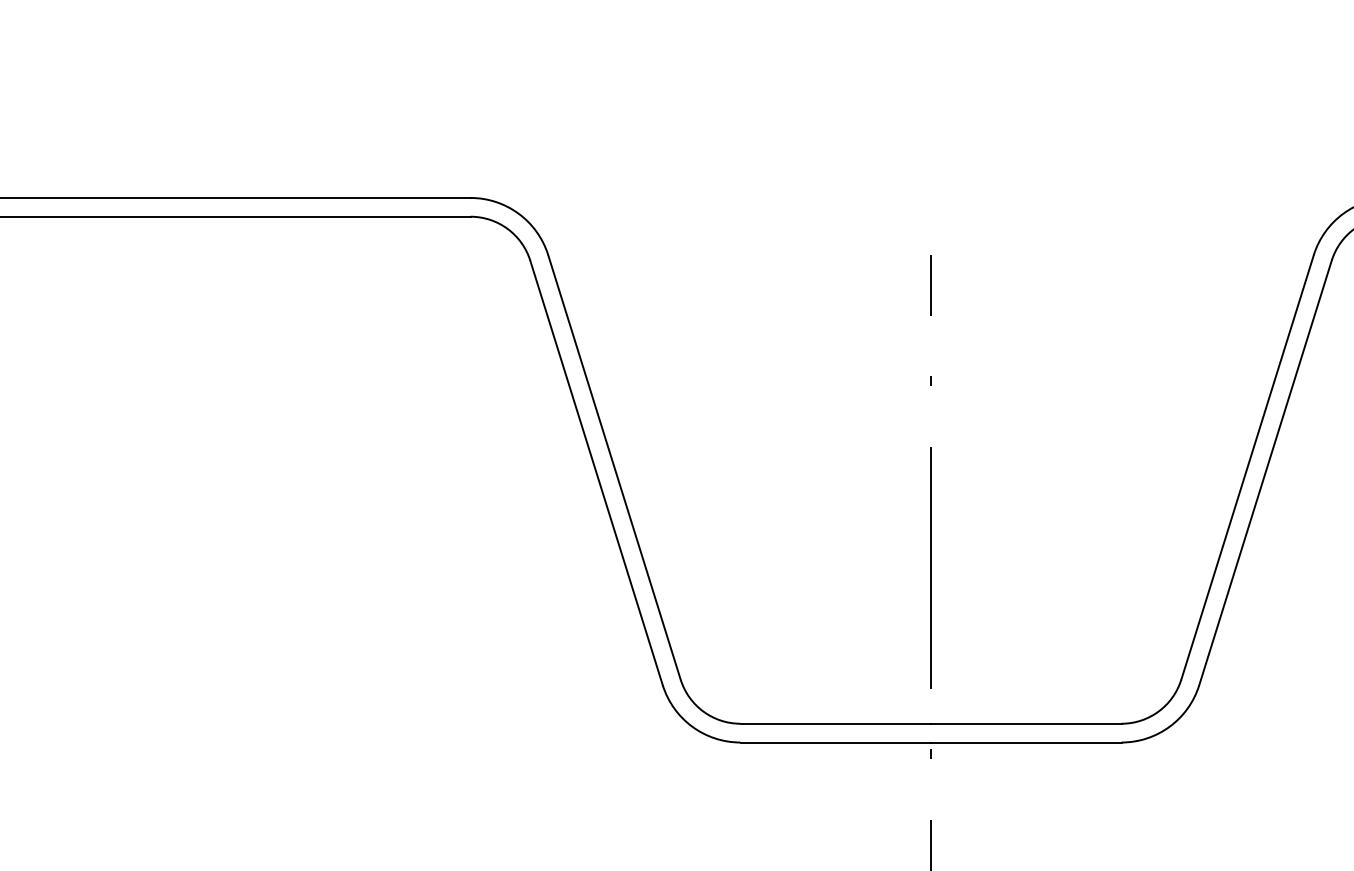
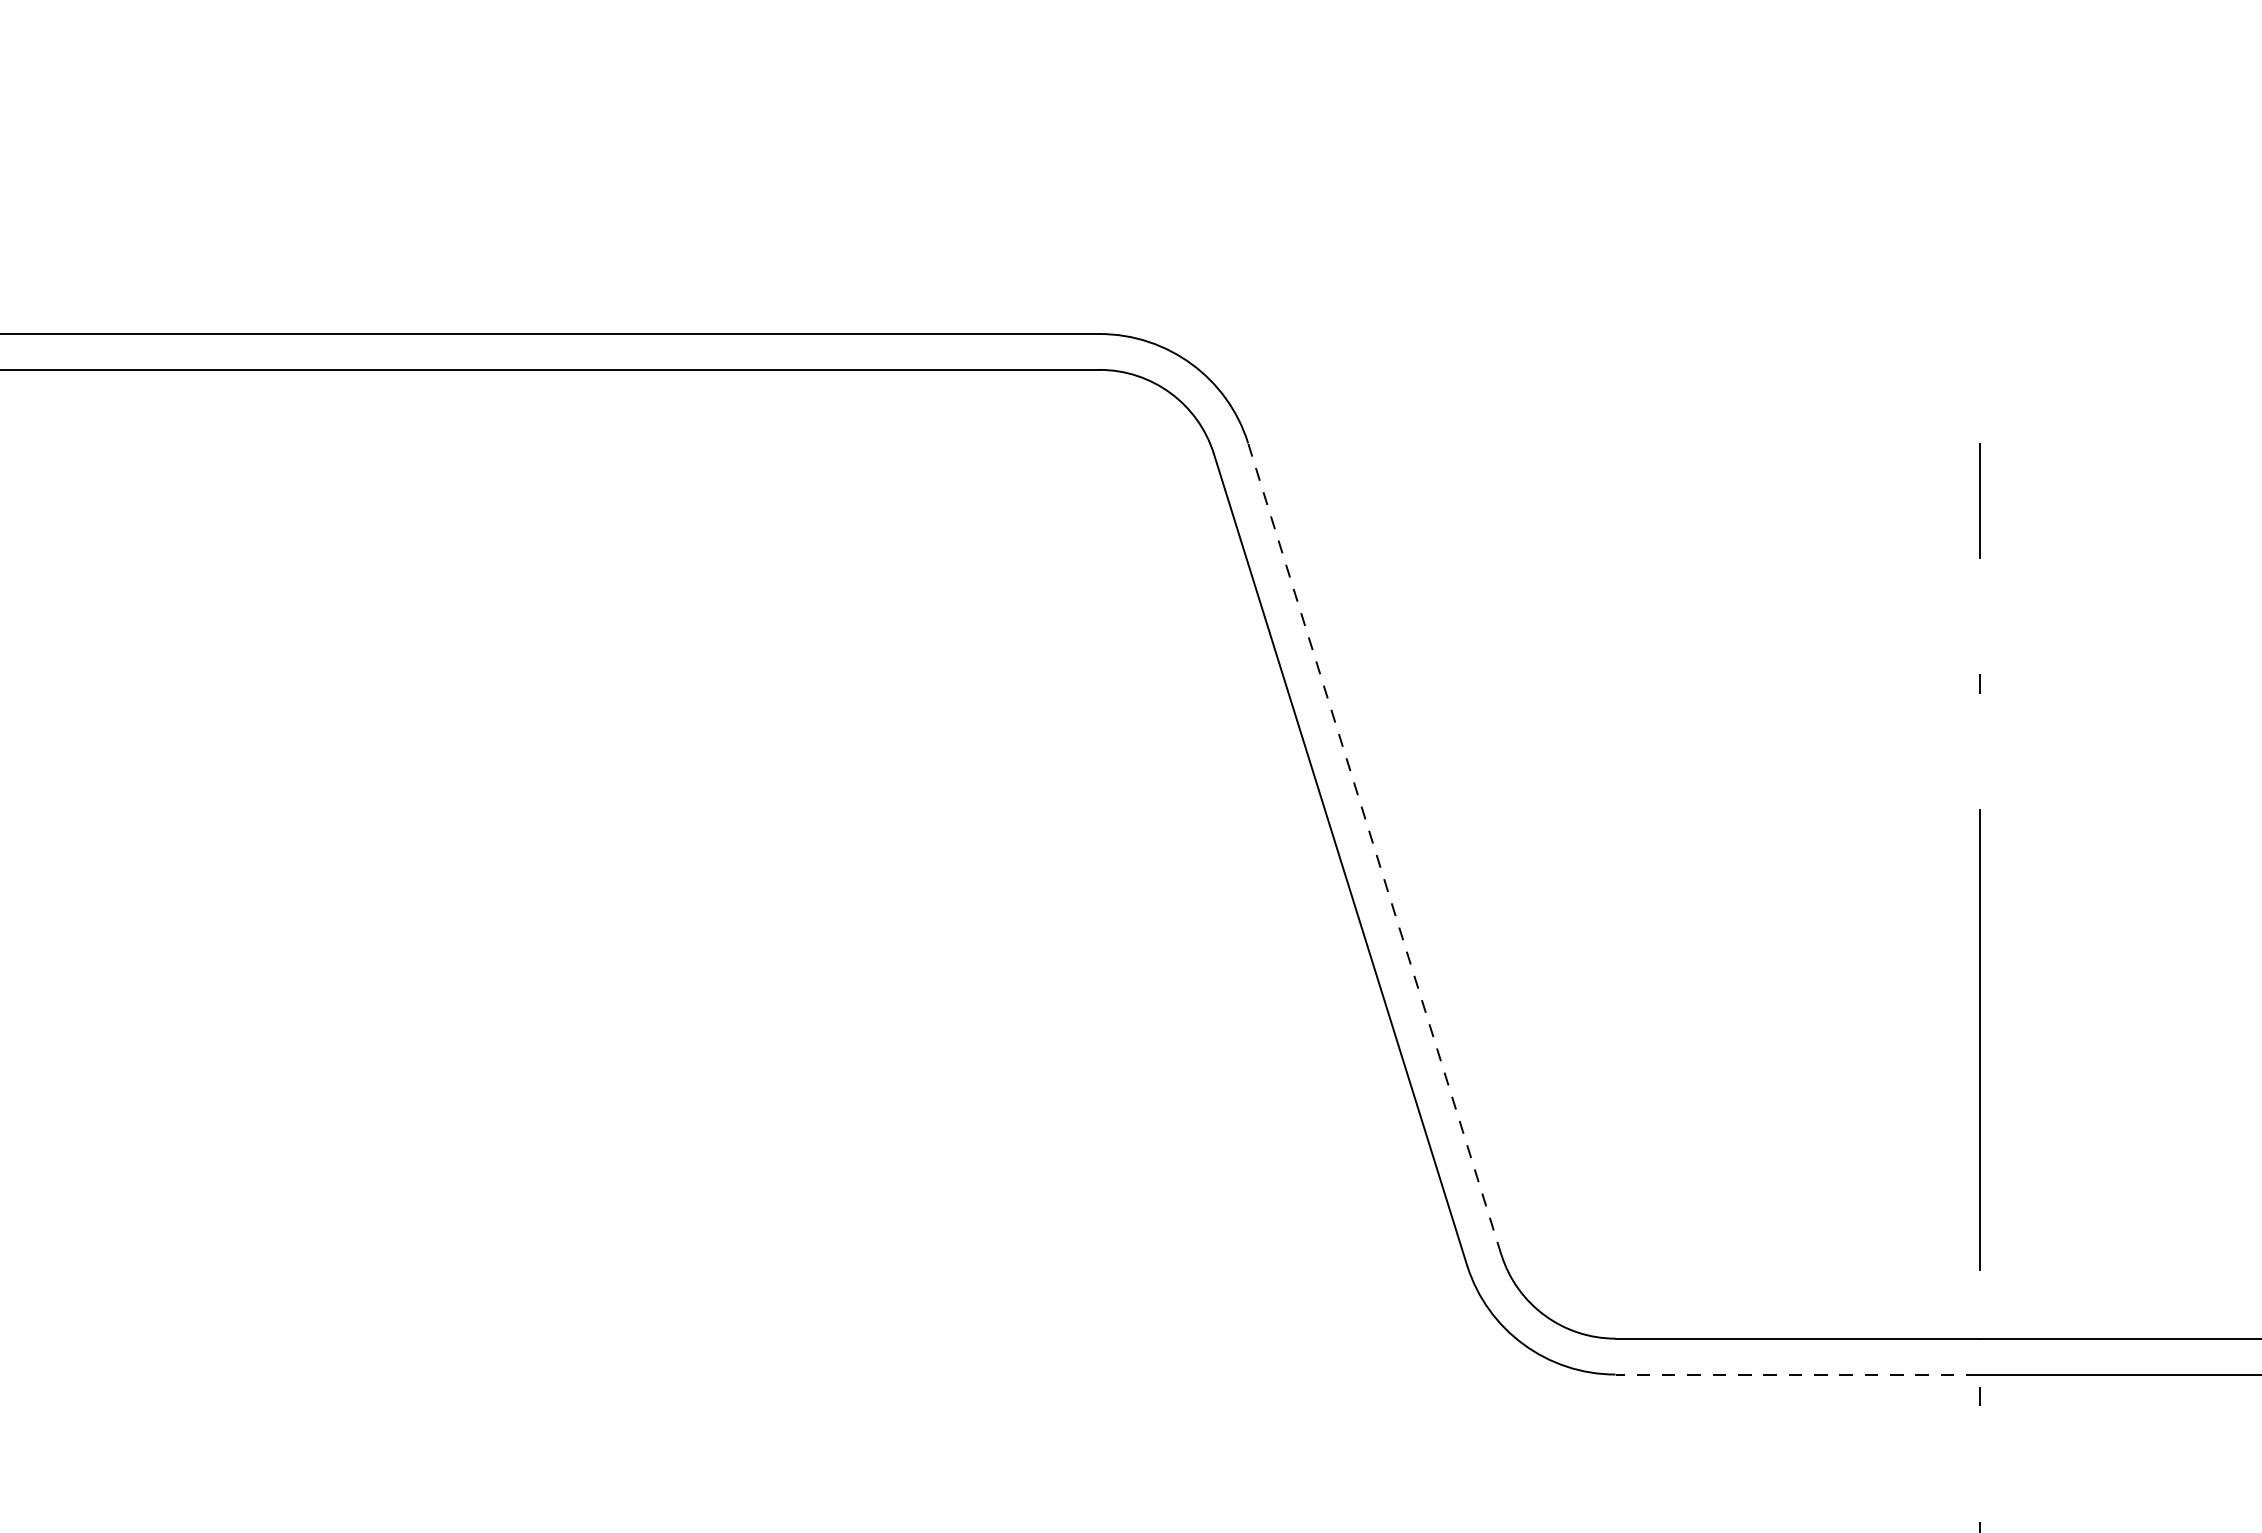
line: (614, 466) -> (1374, 847), solid -> dashed
line: (835, 742) -> (1797, 1374), solid -> dashed

